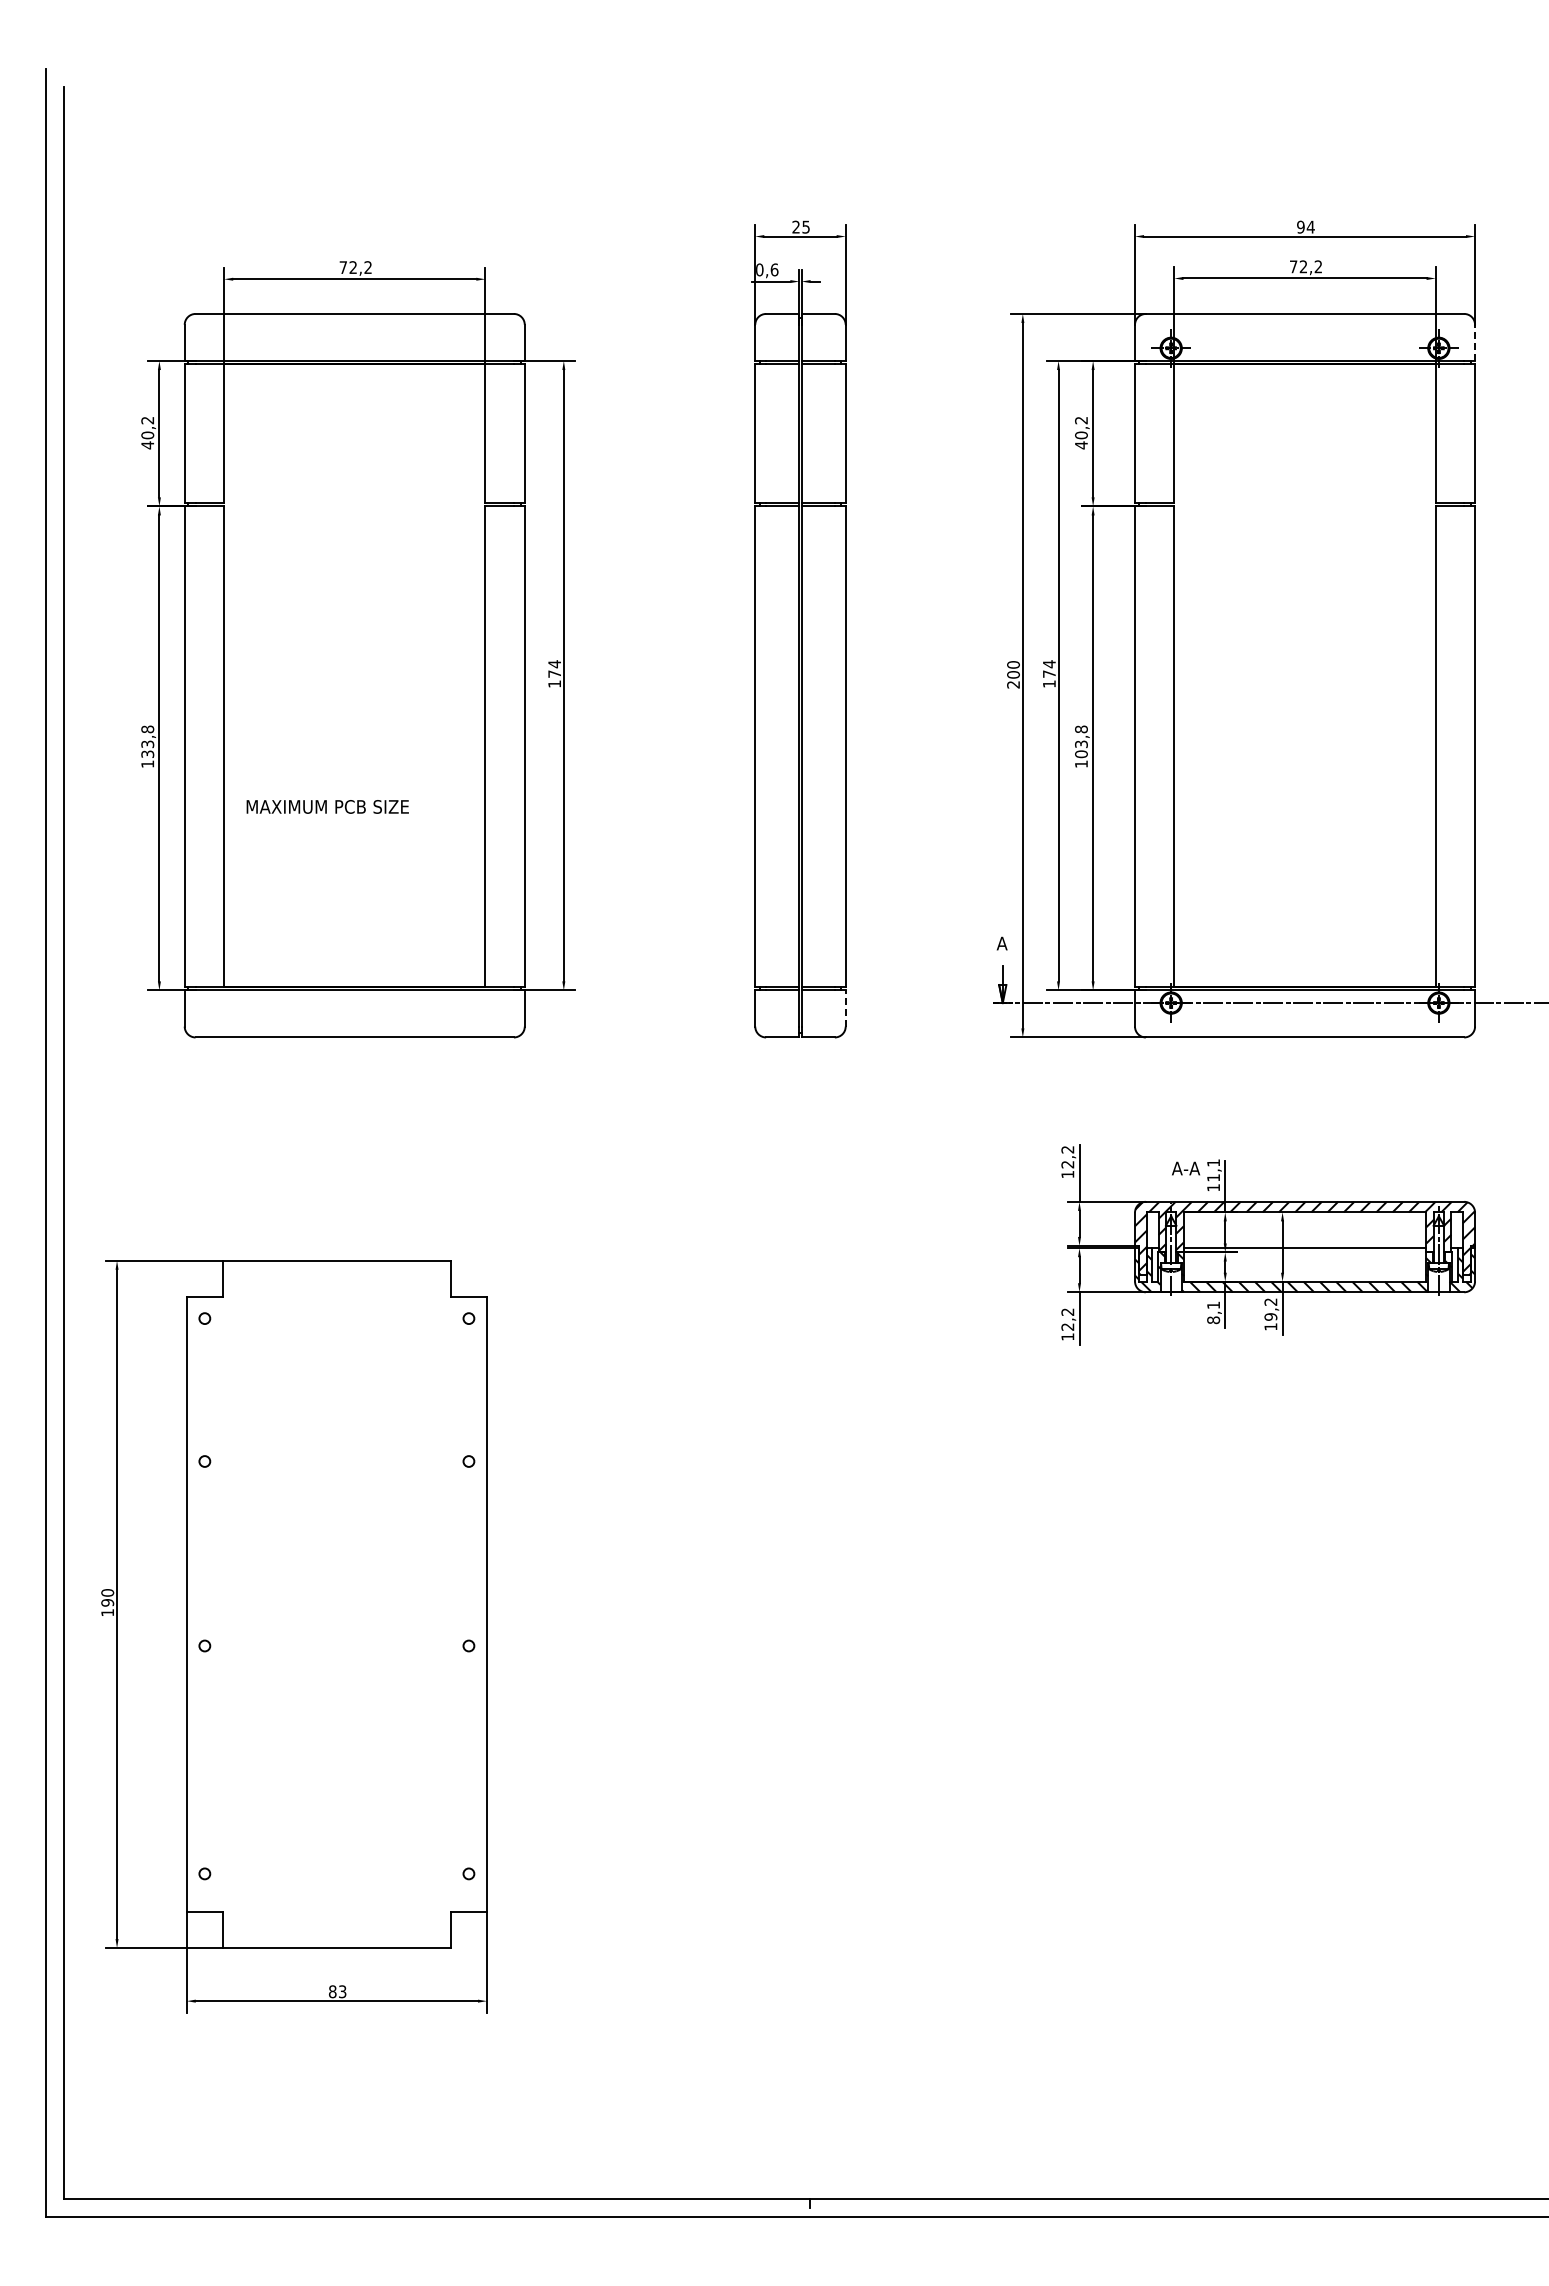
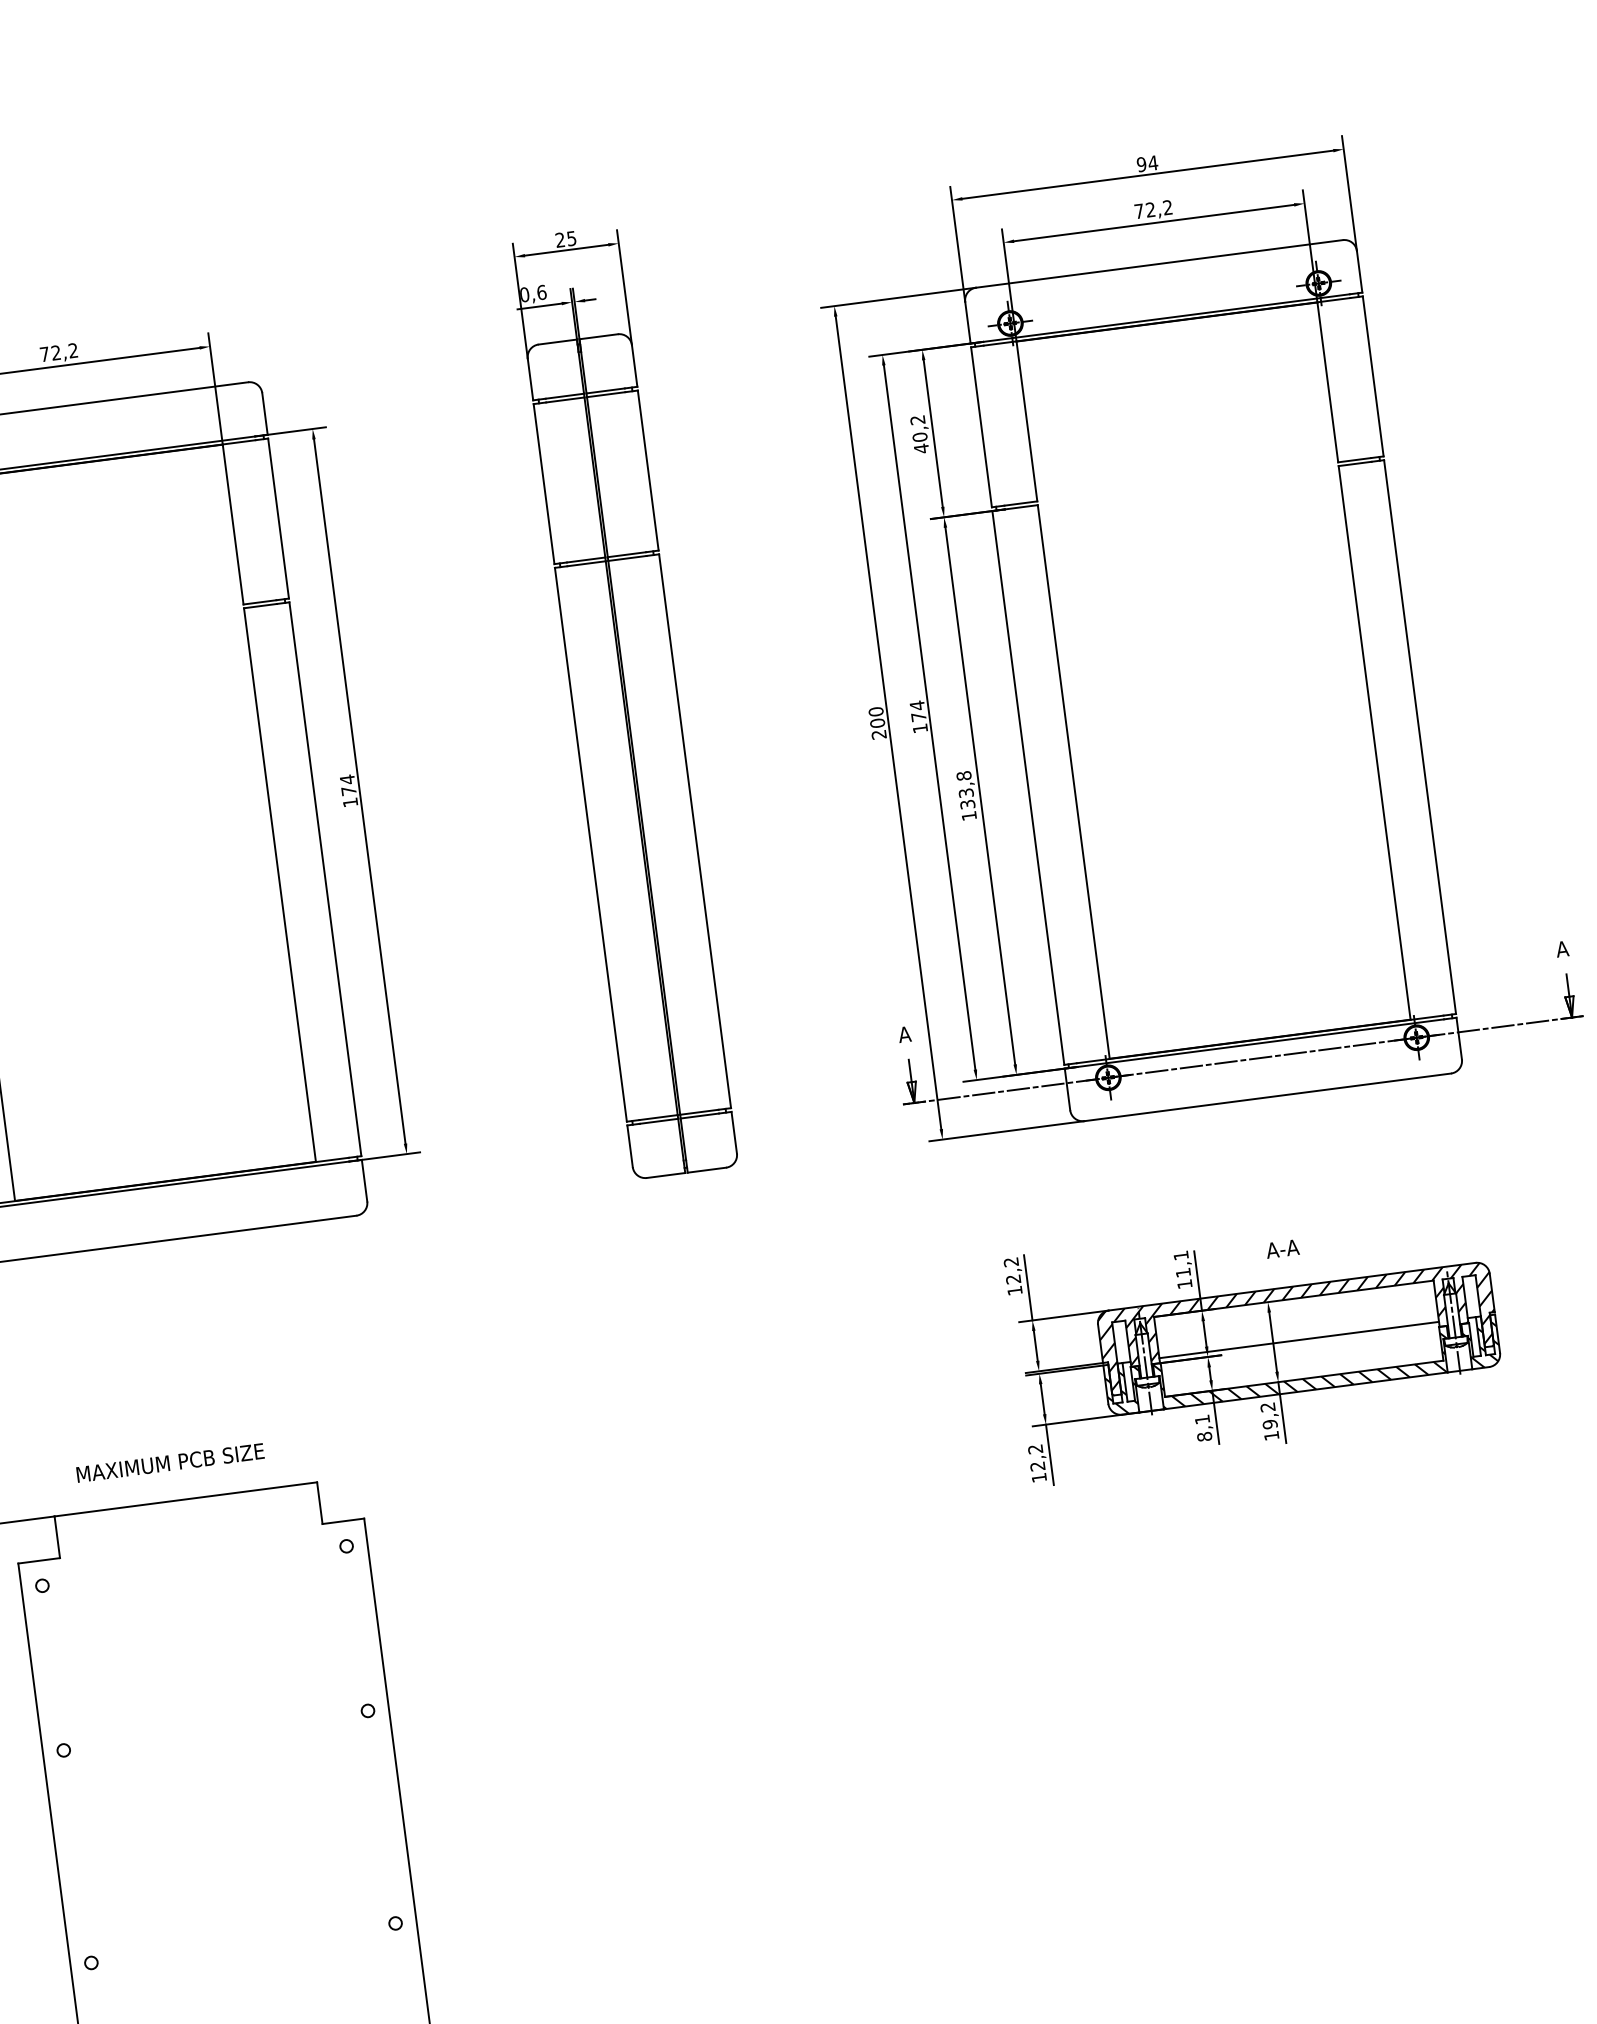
line: (1475, 342) -> (1360, 271), dashed -> solid
text: (1081, 754) -> (967, 804), 103,8 -> 133,8
text: (327, 806) -> (170, 1462), moved
line: (845, 1008) -> (734, 1132), dashed -> solid
text: (1185, 1168) -> (1282, 1248), moved

